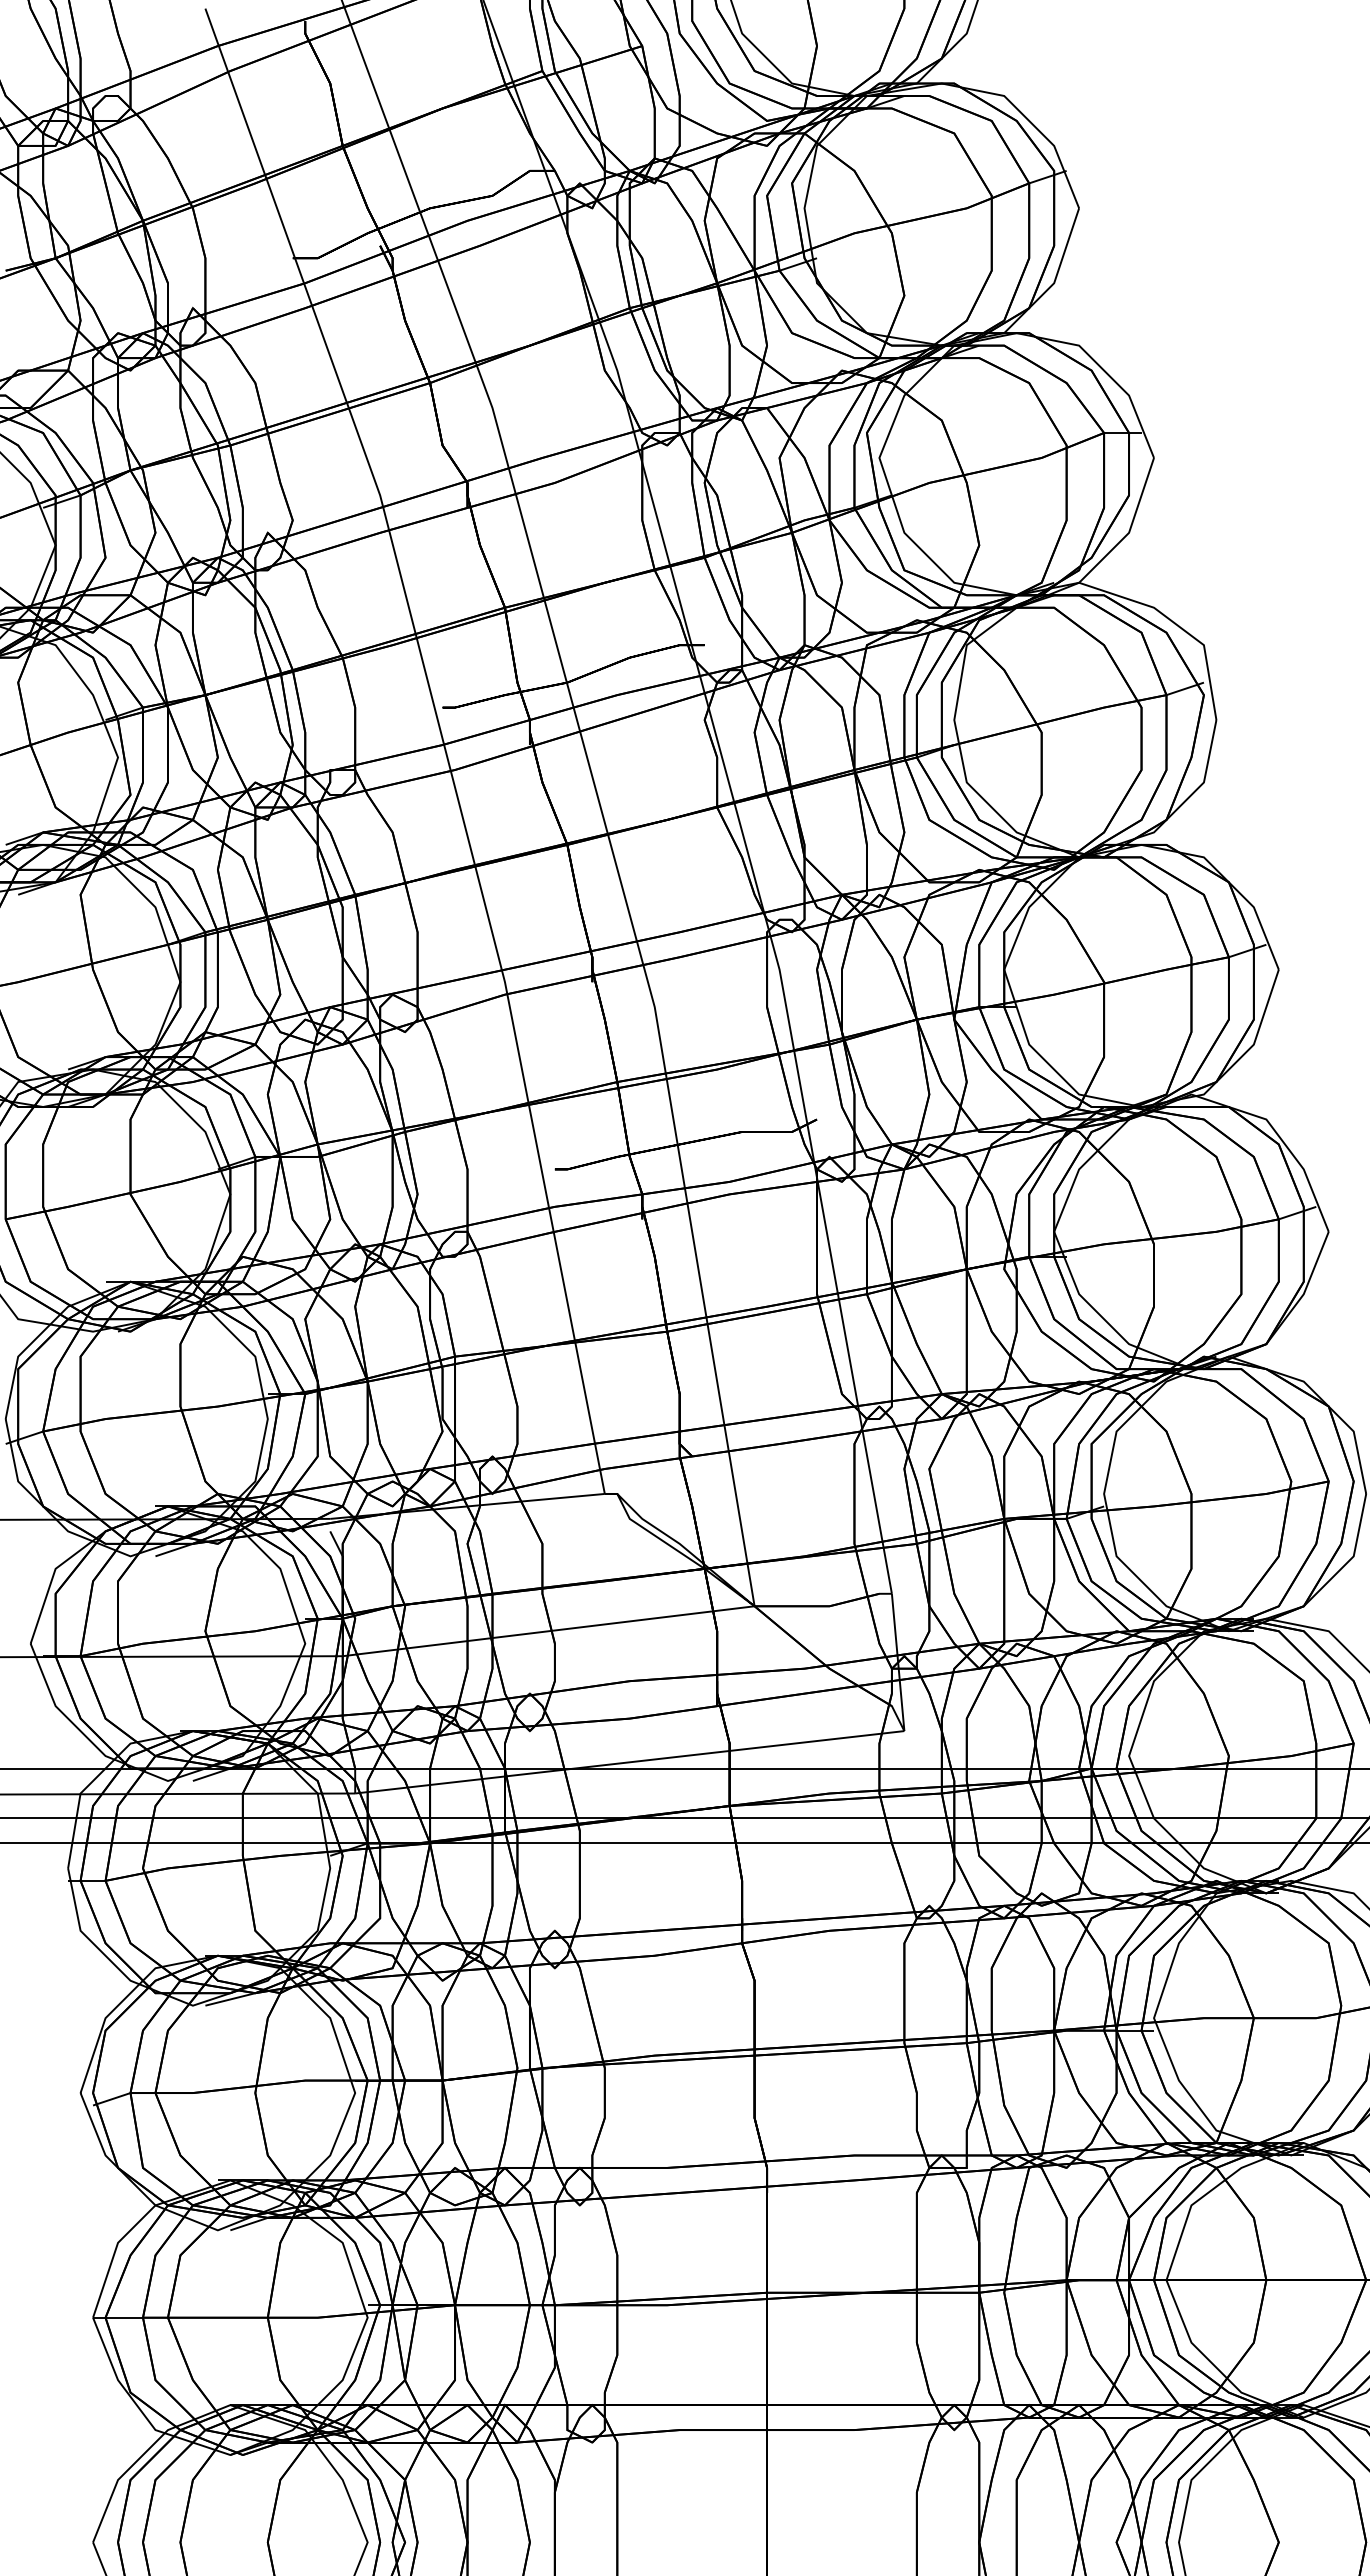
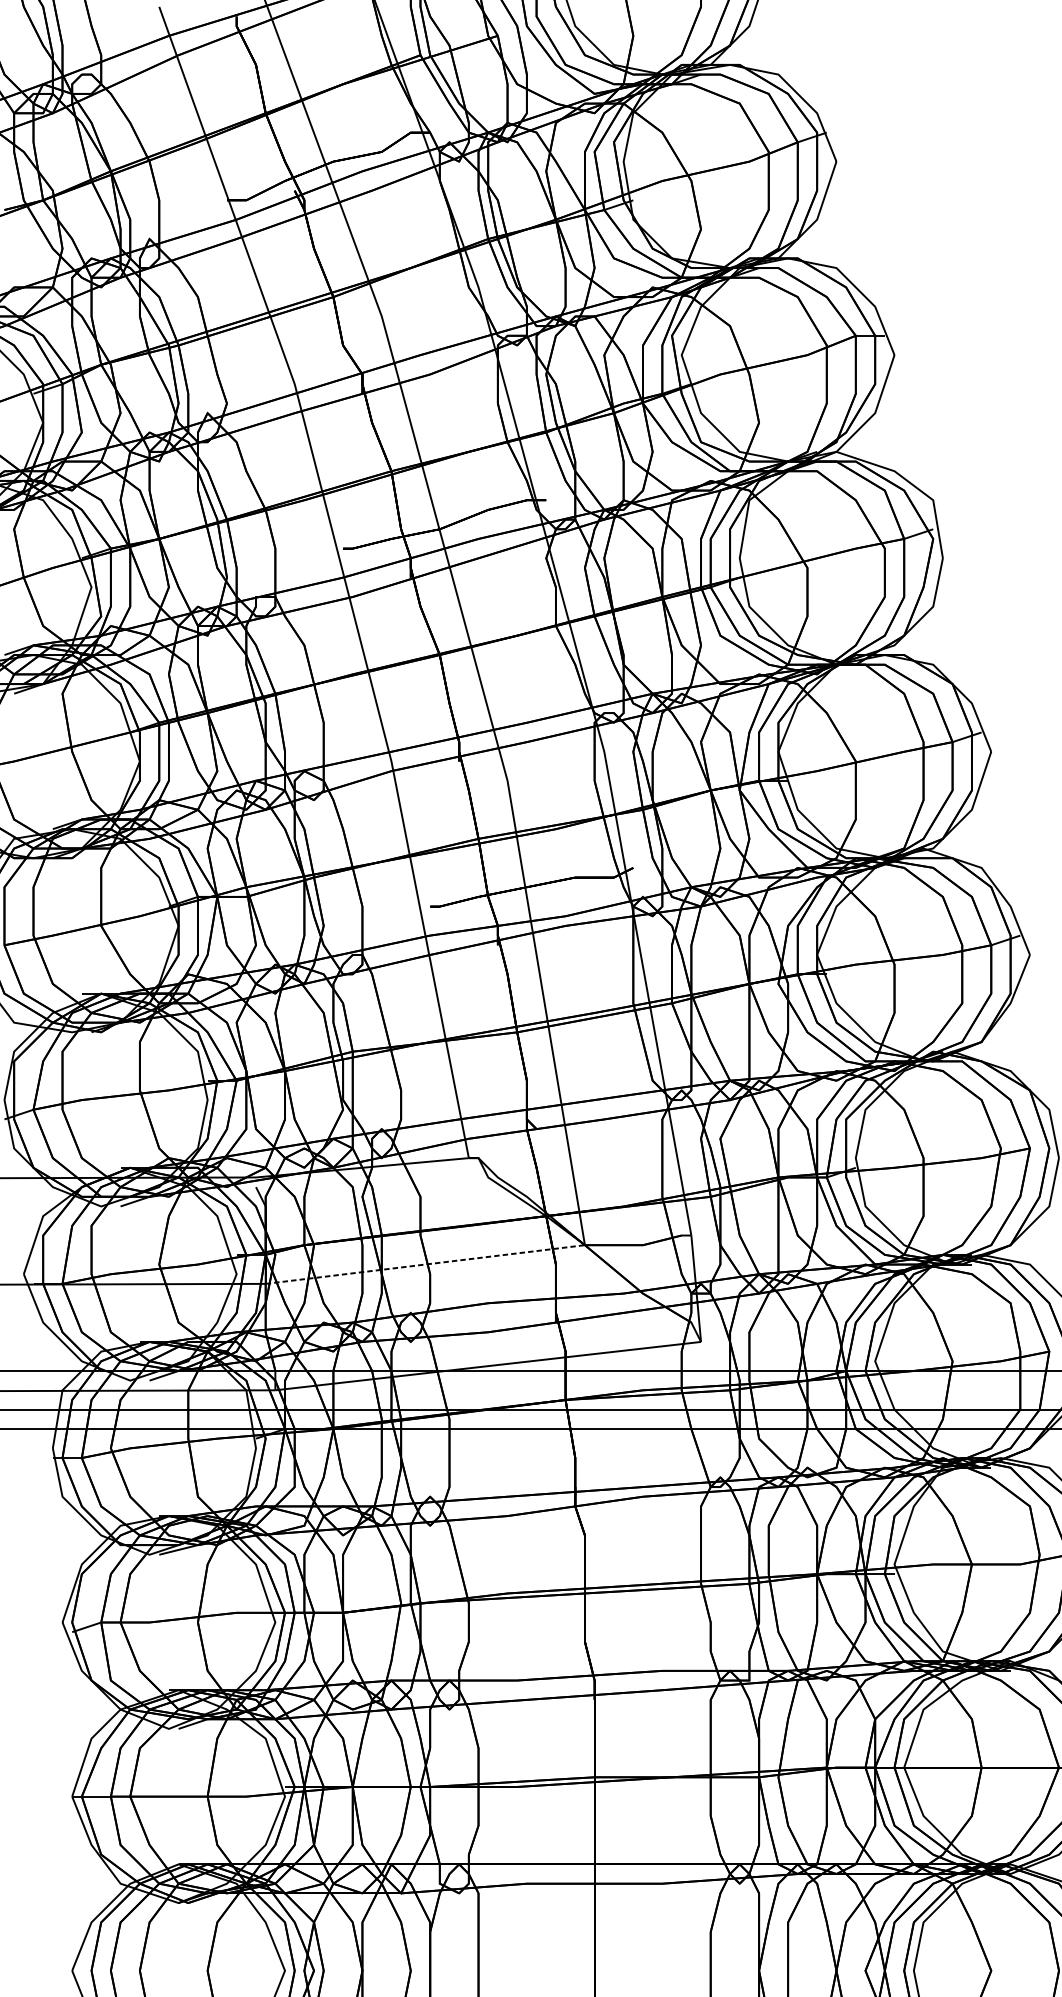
line: (549, 1631) -> (425, 1264), solid -> dashed

